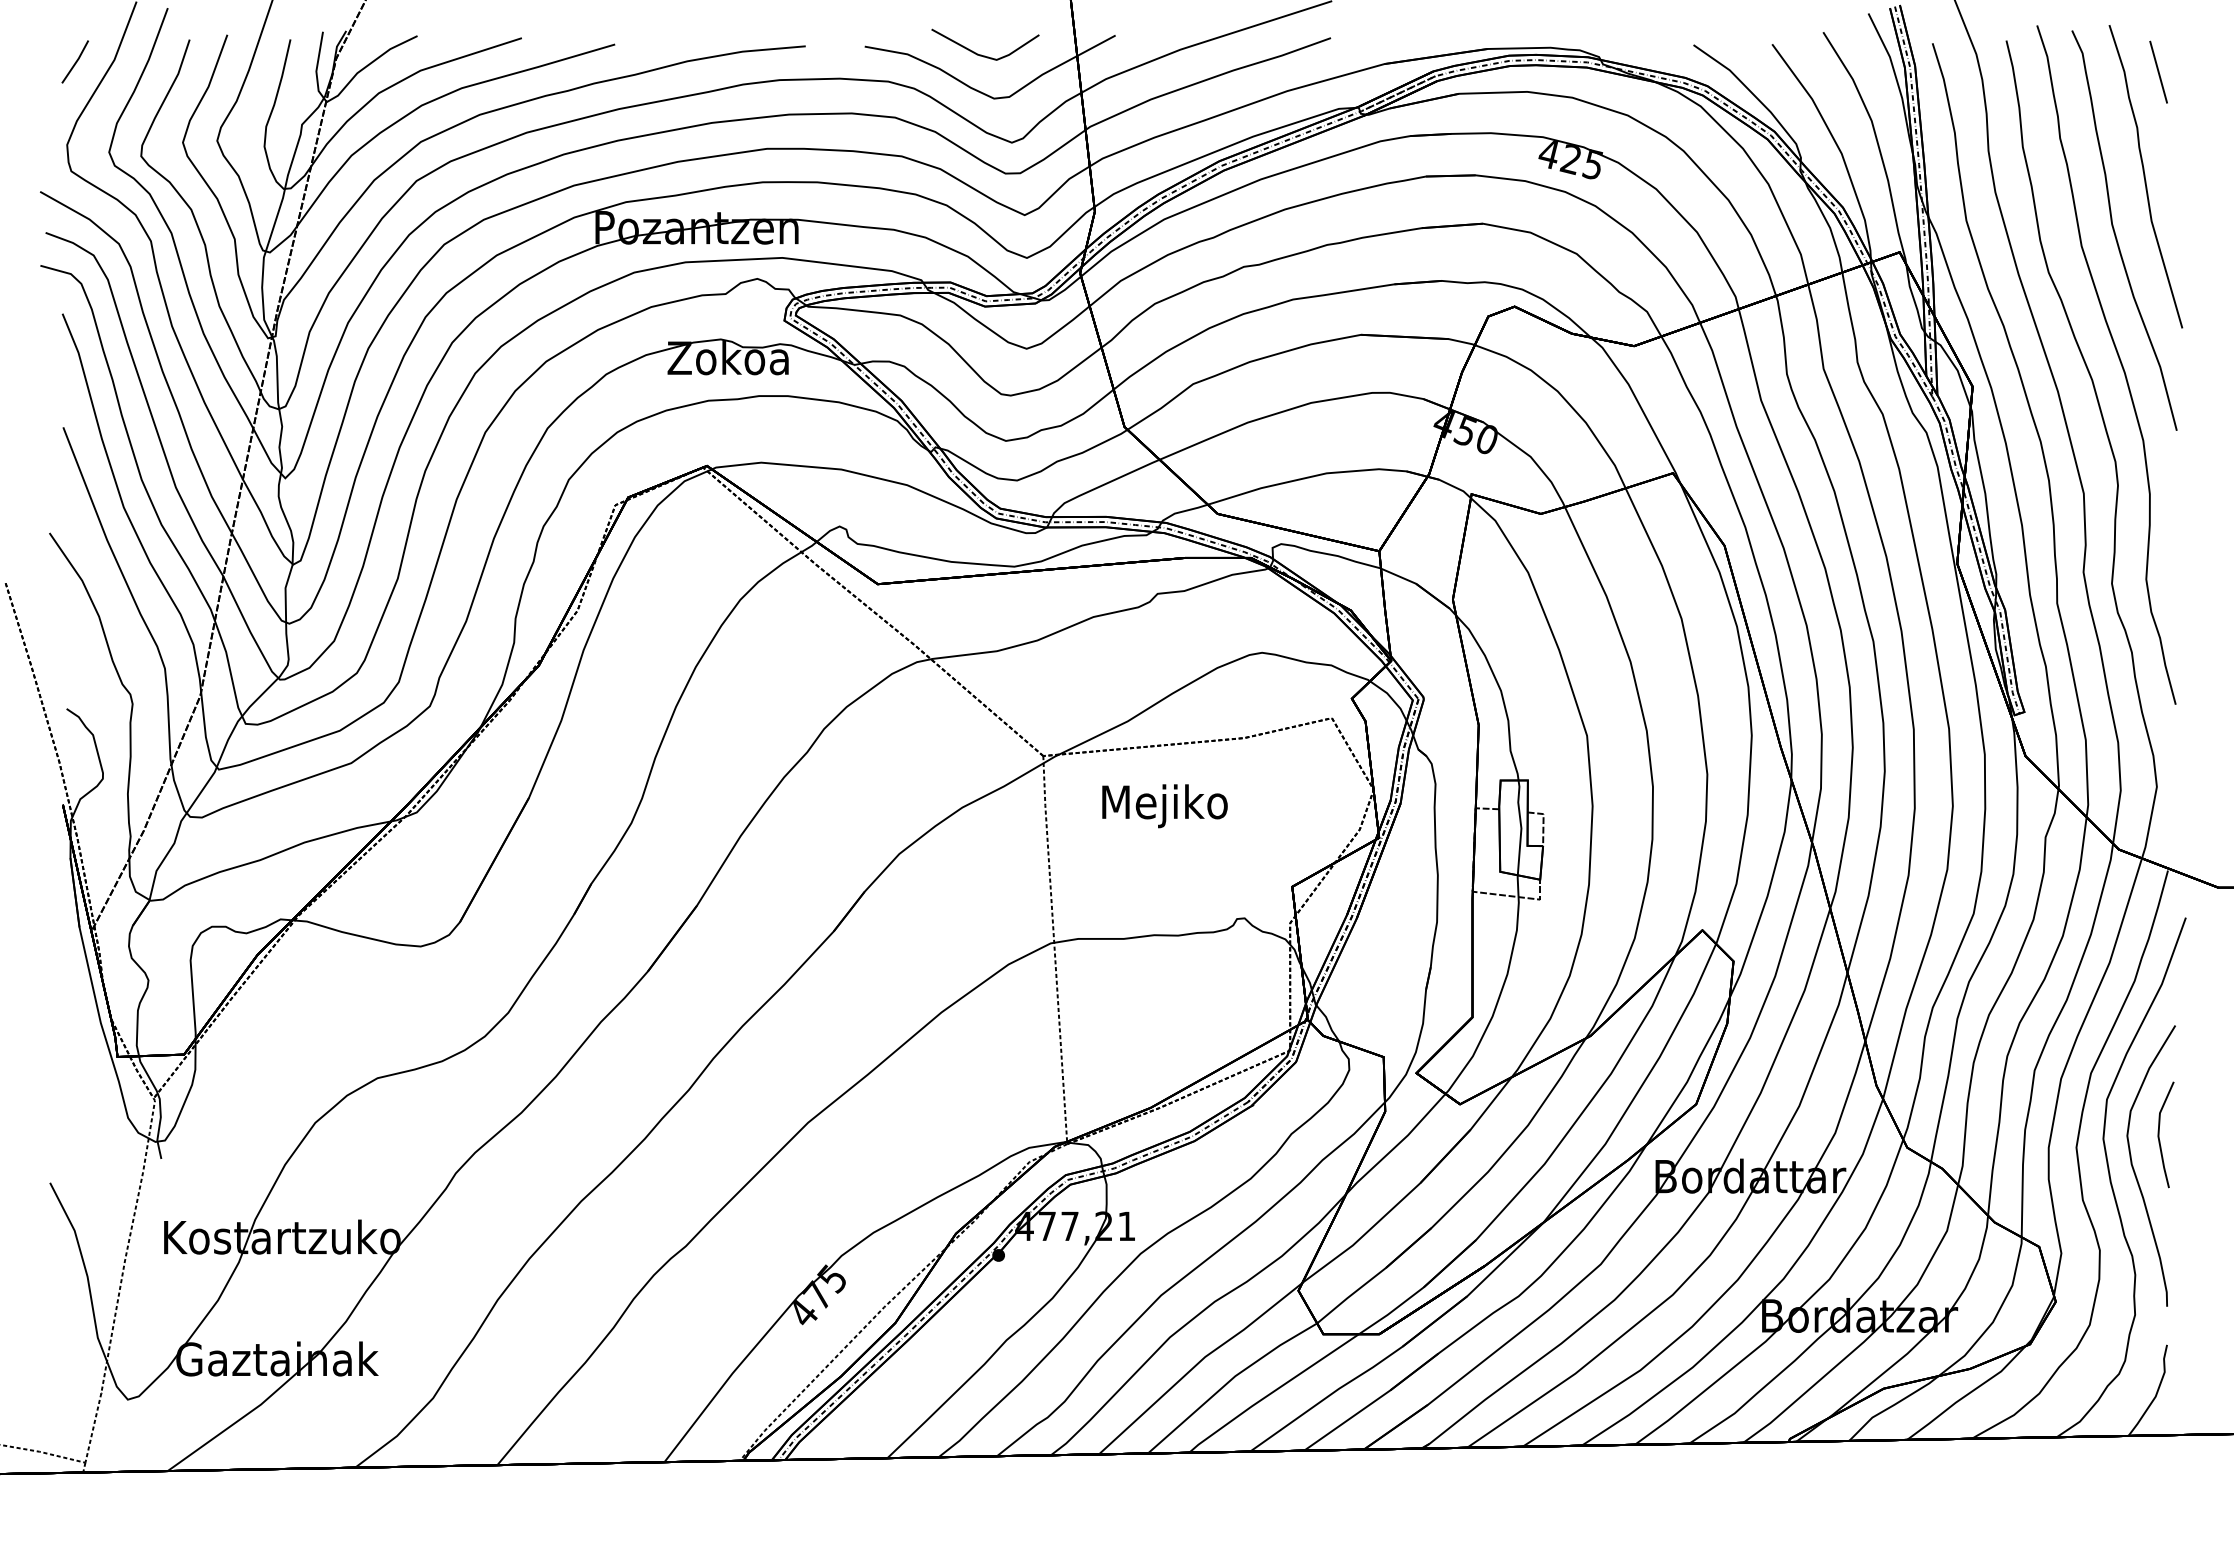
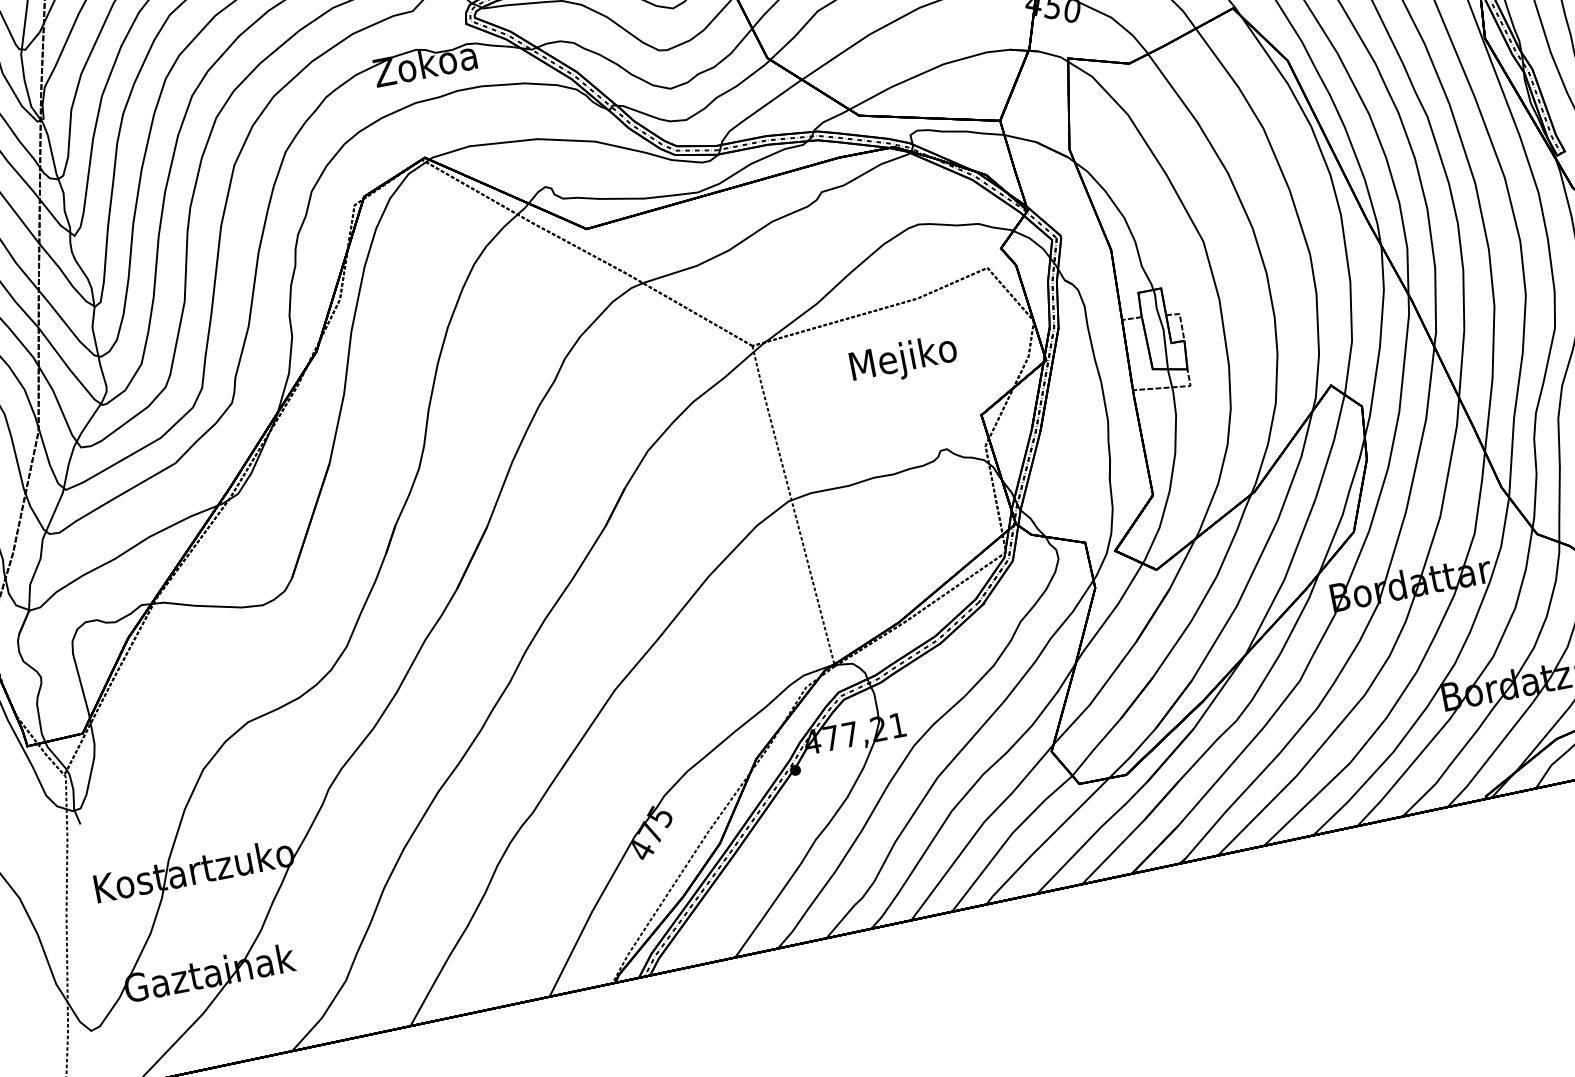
text: (1164, 806) -> (903, 360), moved

